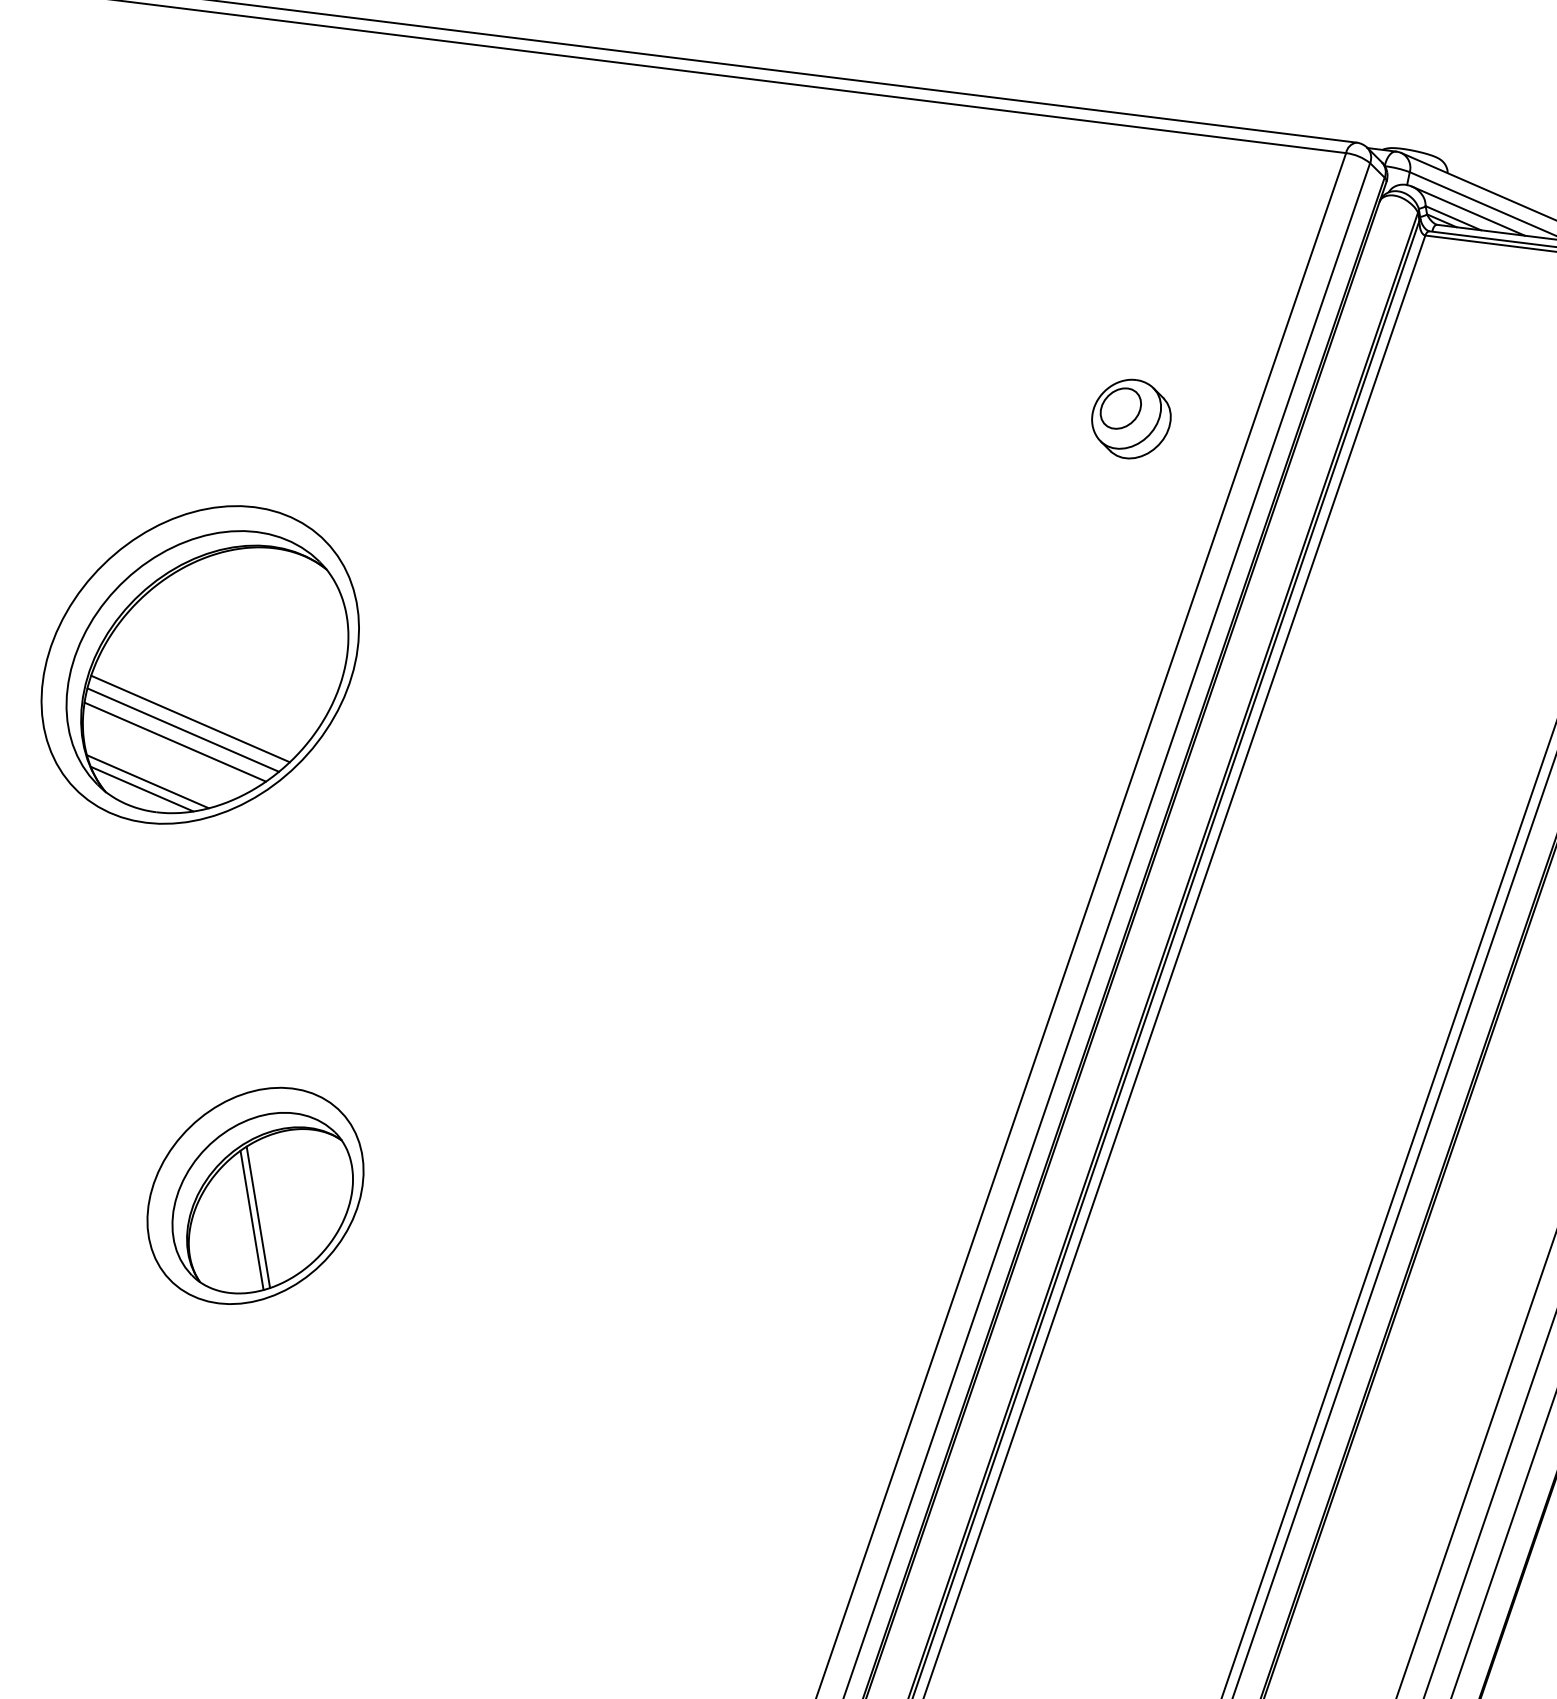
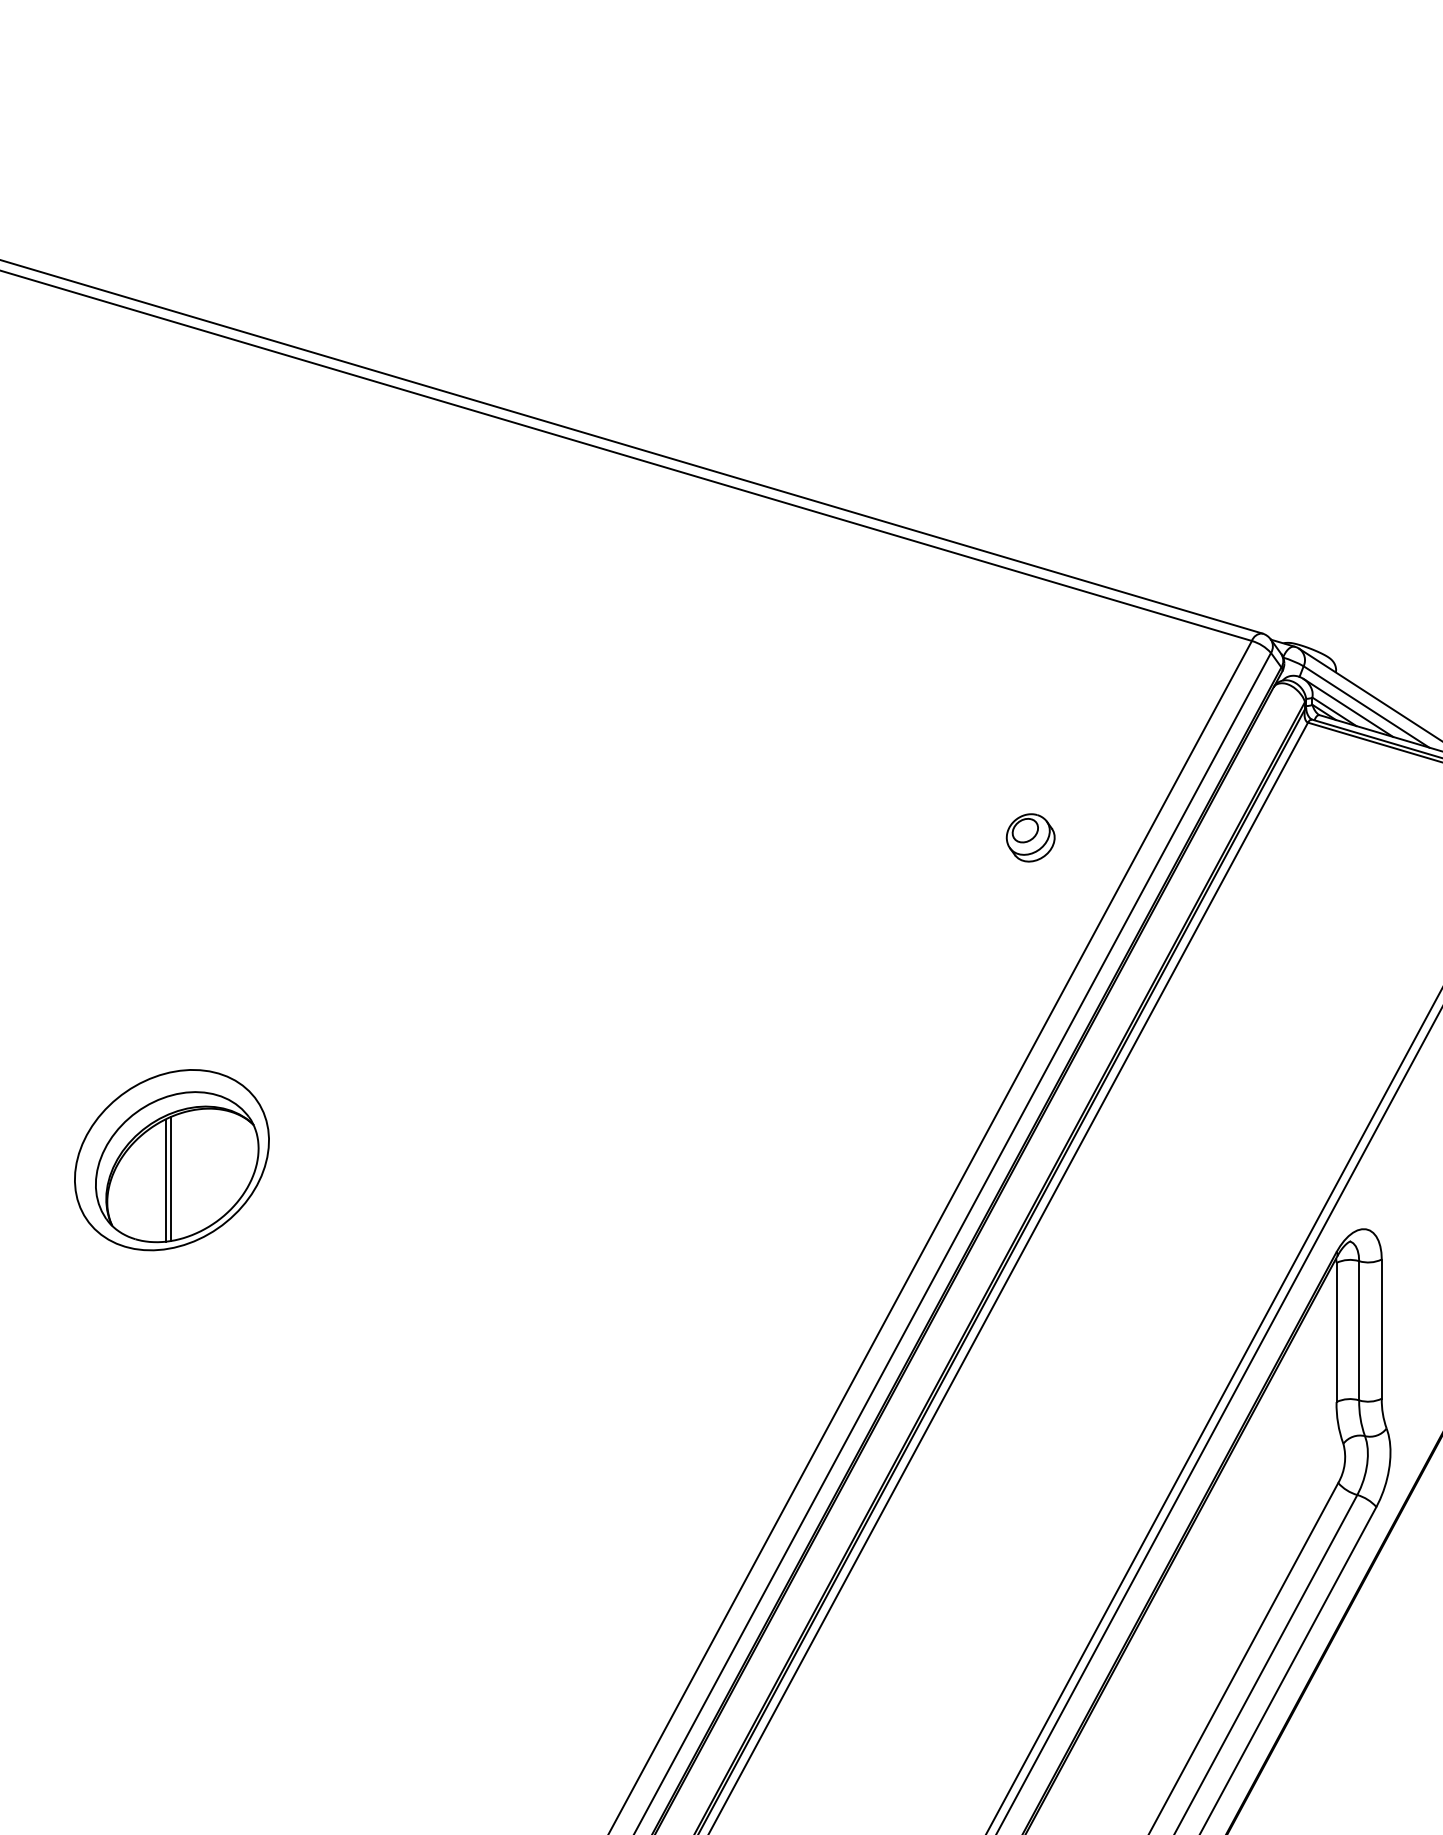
part: (1131, 418) -> (1030, 837), size x0.7
part: (199, 665) -> (199, 916), removed
part: (255, 1196) -> (171, 1160), moved

